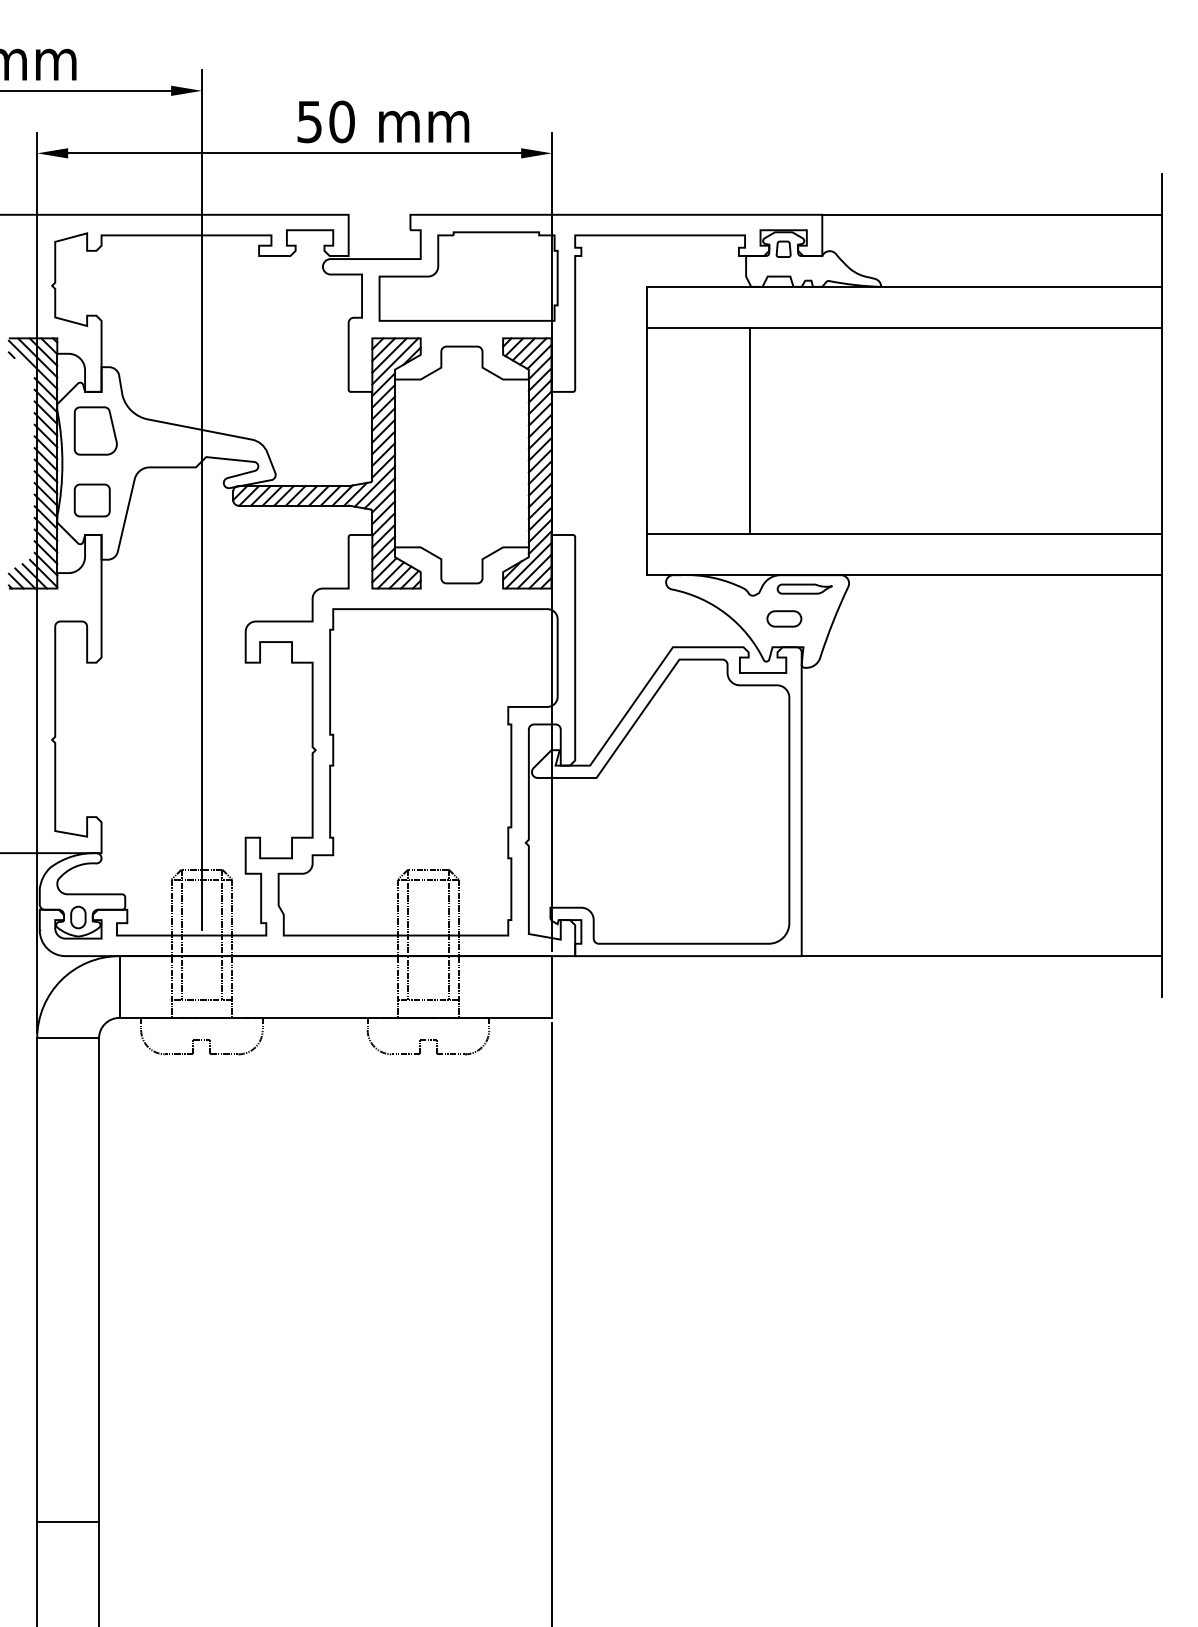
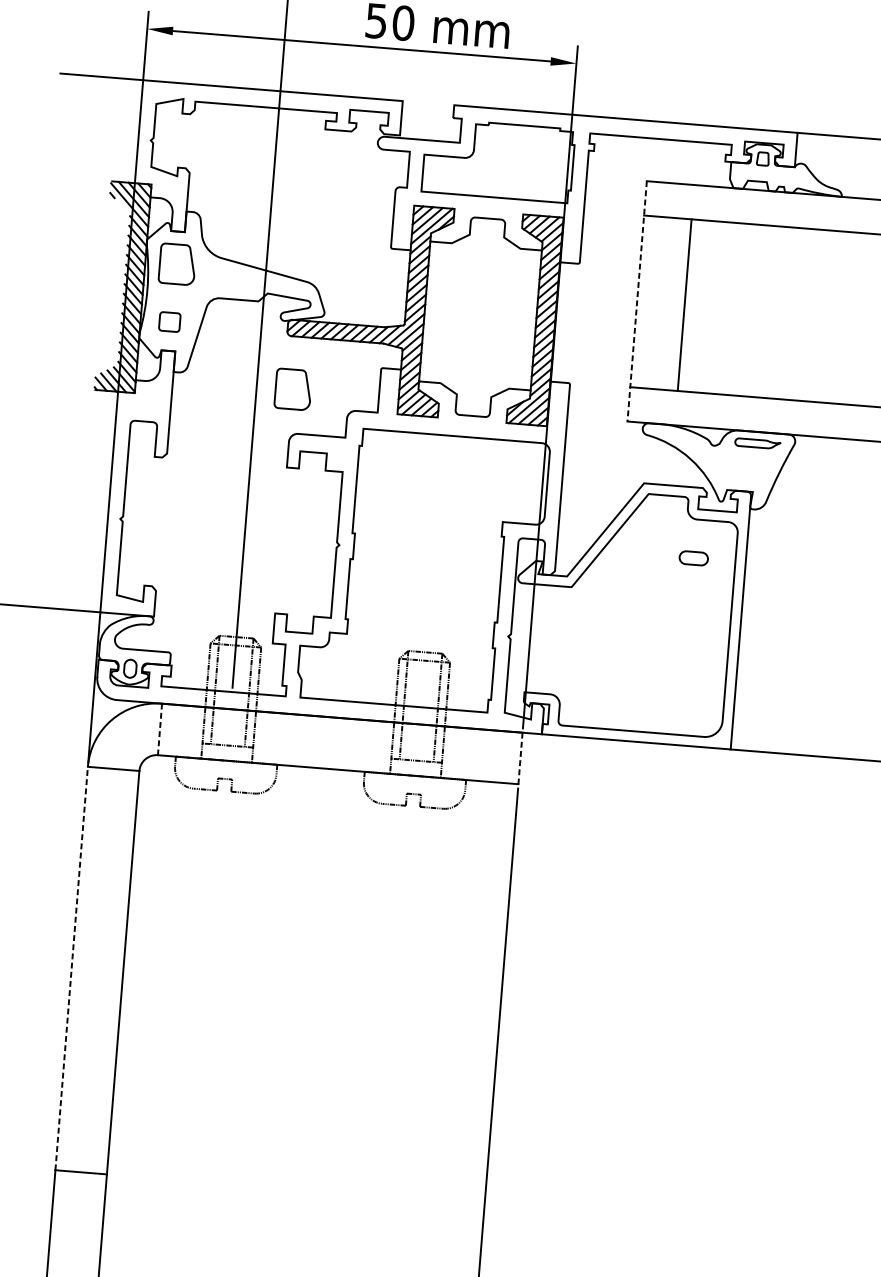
line: (750, 430) -> (684, 304), moved
line: (647, 431) -> (637, 301), solid -> dashed
part: (91, 500) -> (169, 322), size x0.7
part: (245, 568) -> (293, 389), added
part: (784, 618) -> (693, 558), moved
line: (119, 987) -> (159, 729), solid -> dashed
line: (552, 987) -> (520, 758), solid -> dashed
line: (37, 1280) -> (71, 968), solid -> dashed

